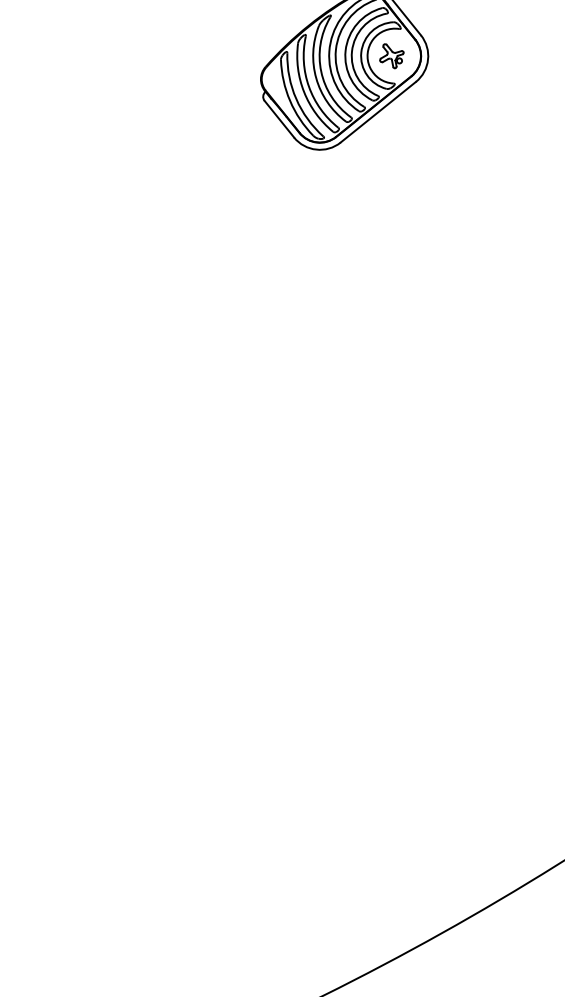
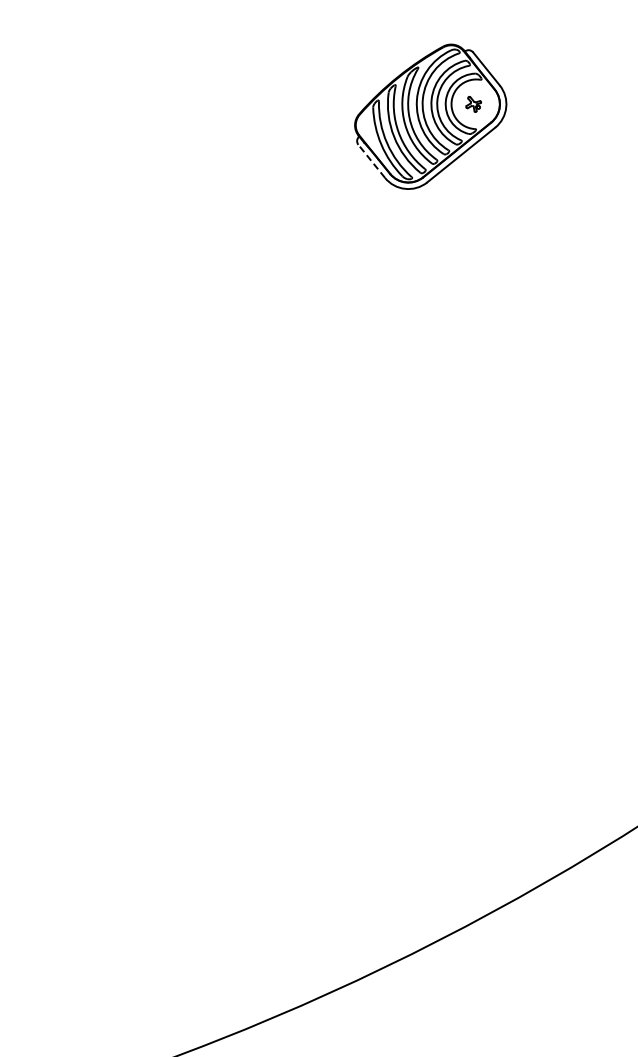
part: (391, 56) -> (473, 104), size x0.7
line: (279, 118) -> (371, 160), solid -> dashed

